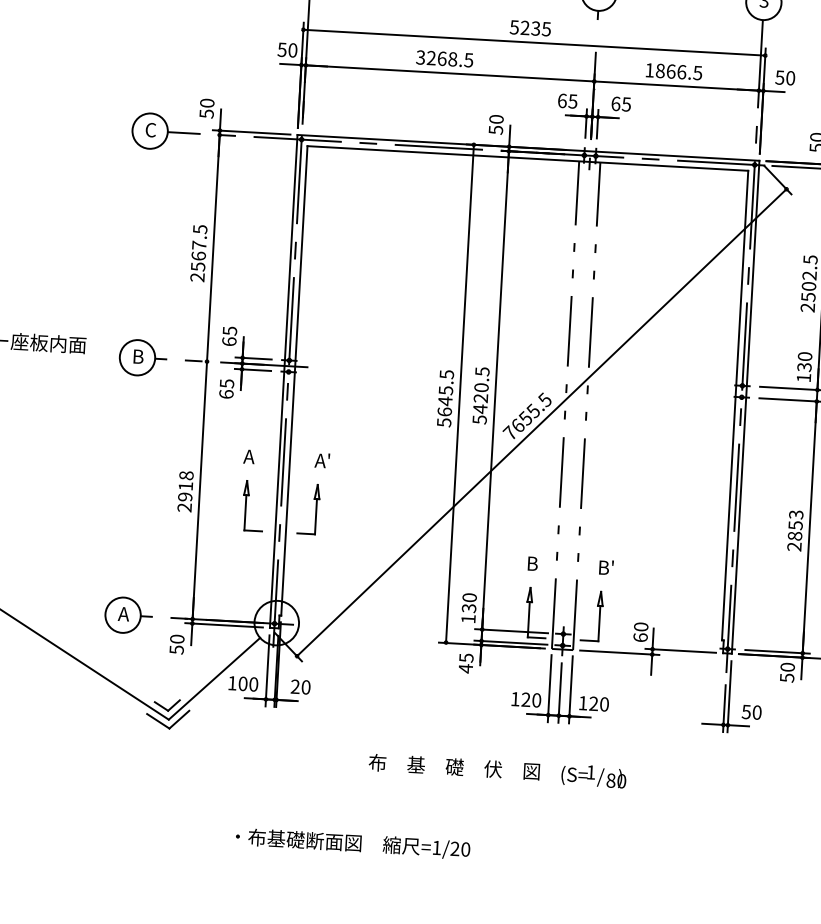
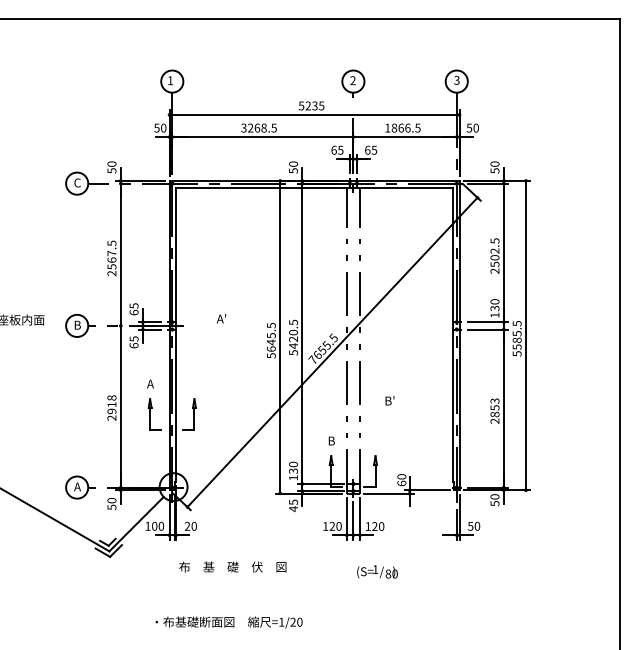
text: (322, 460) -> (221, 318), moved
text: (605, 566) -> (389, 400), moved
text: (453, 766) -> (232, 566), moved

